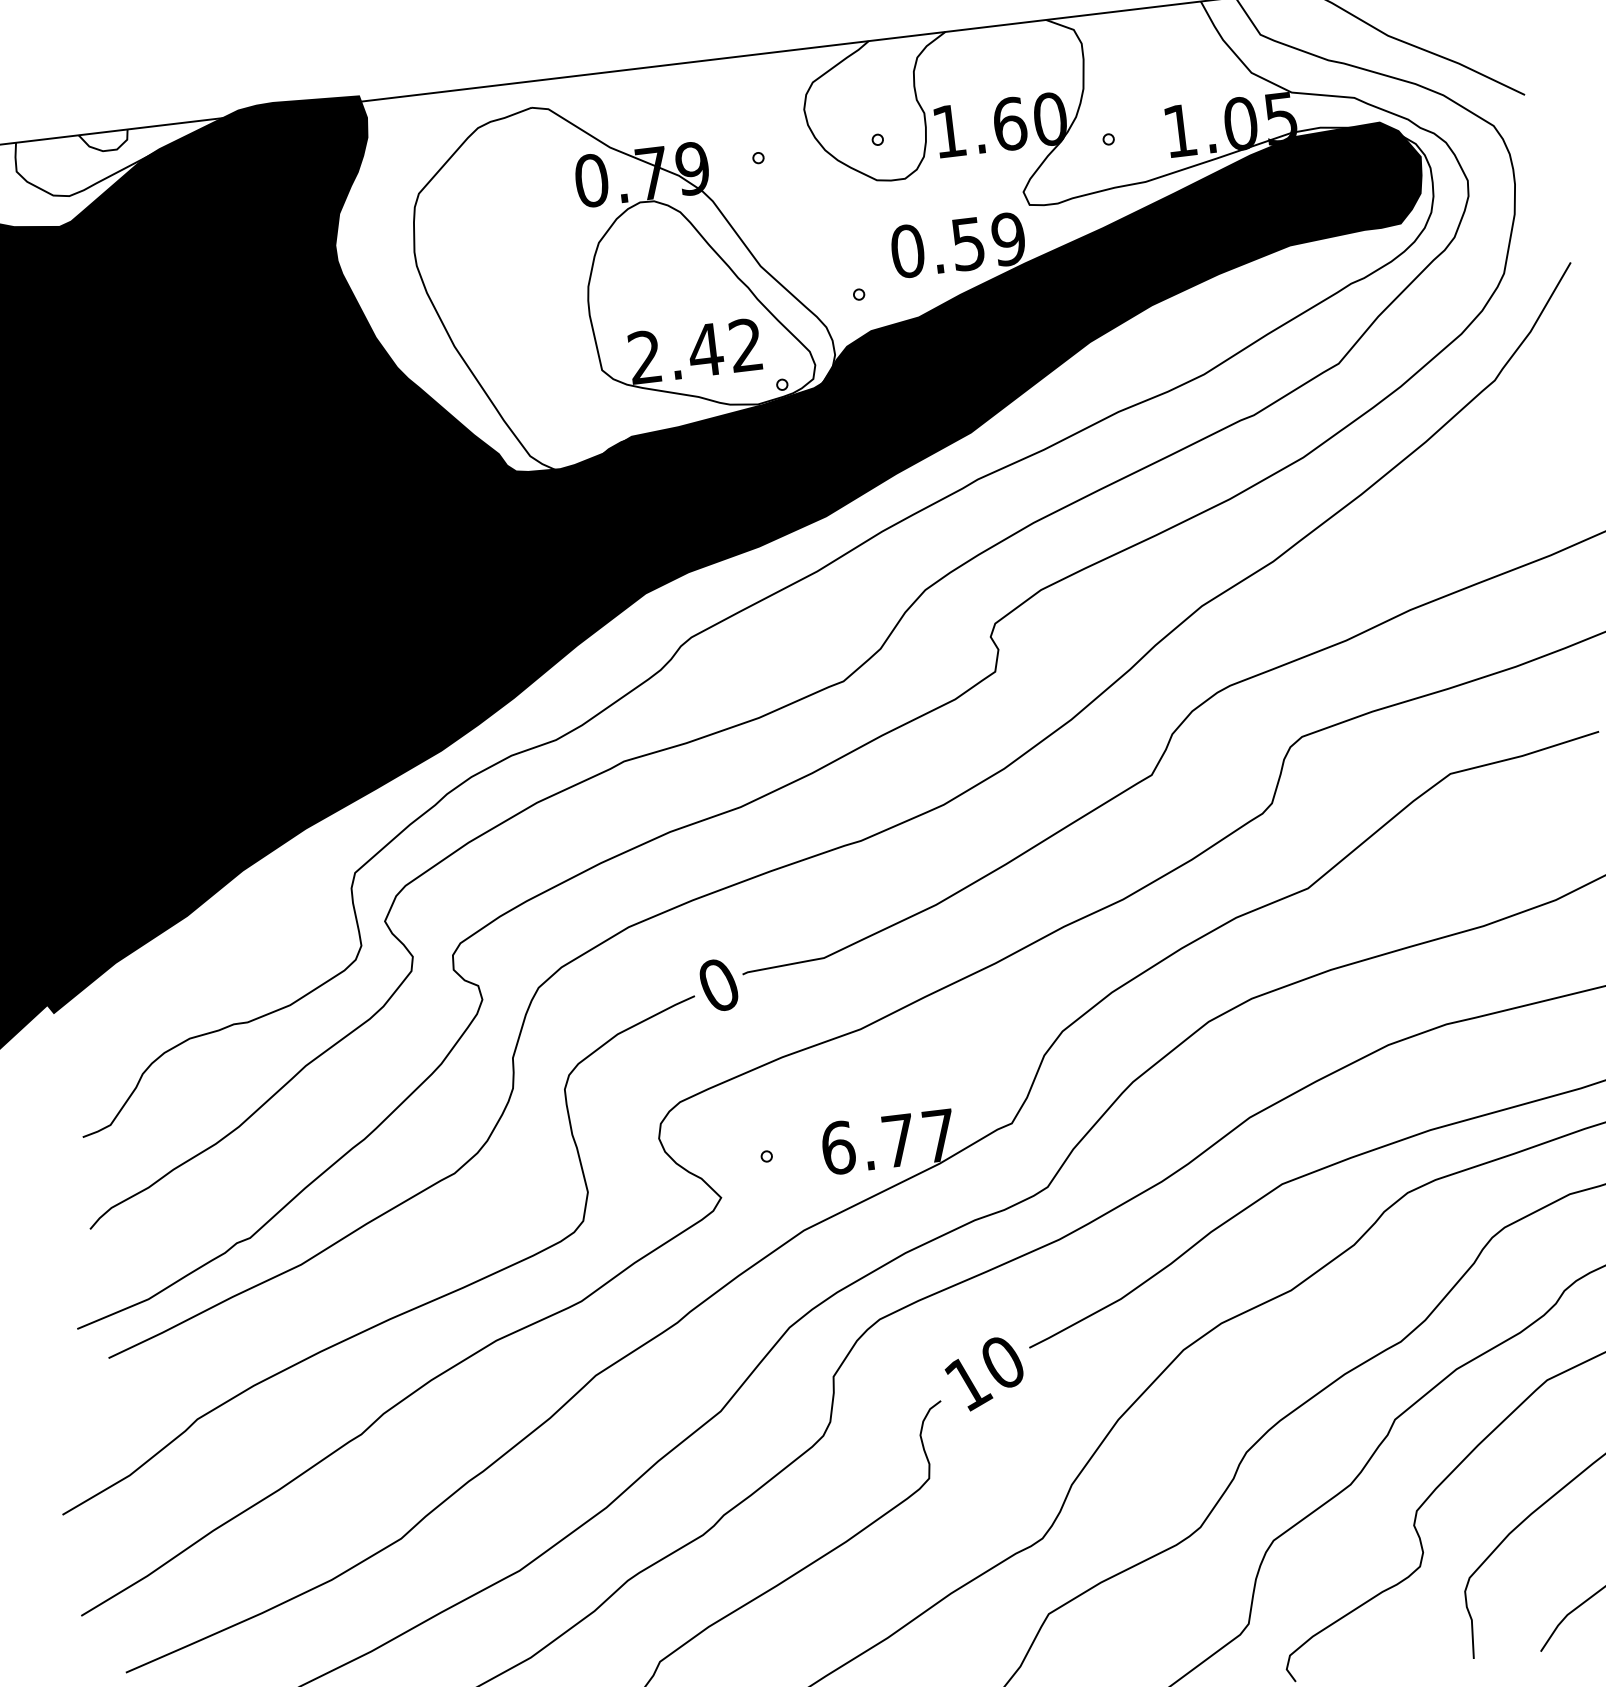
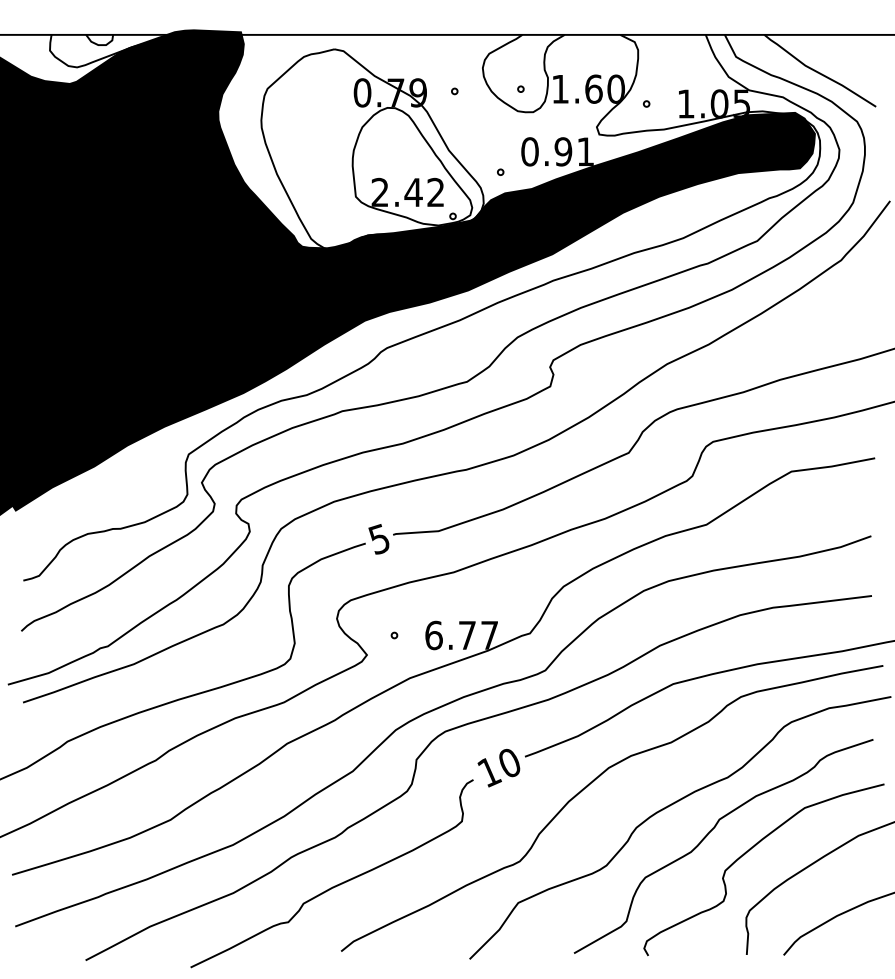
text: (988, 241) -> (574, 151), 0.59 -> 0.91
text: (717, 986) -> (378, 539), 0 -> 5

